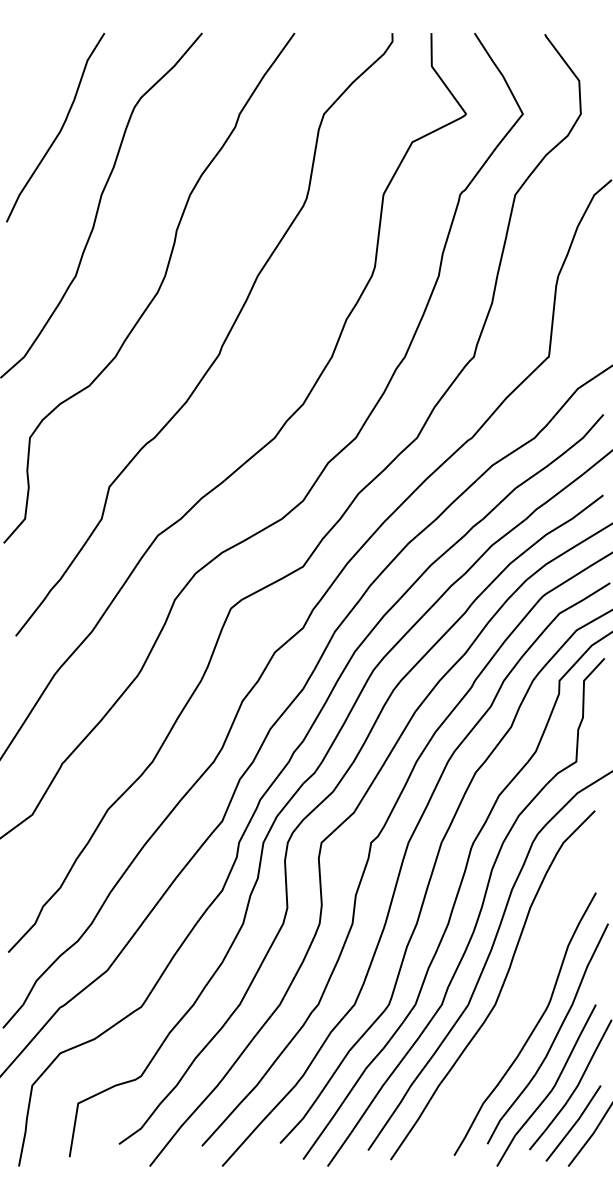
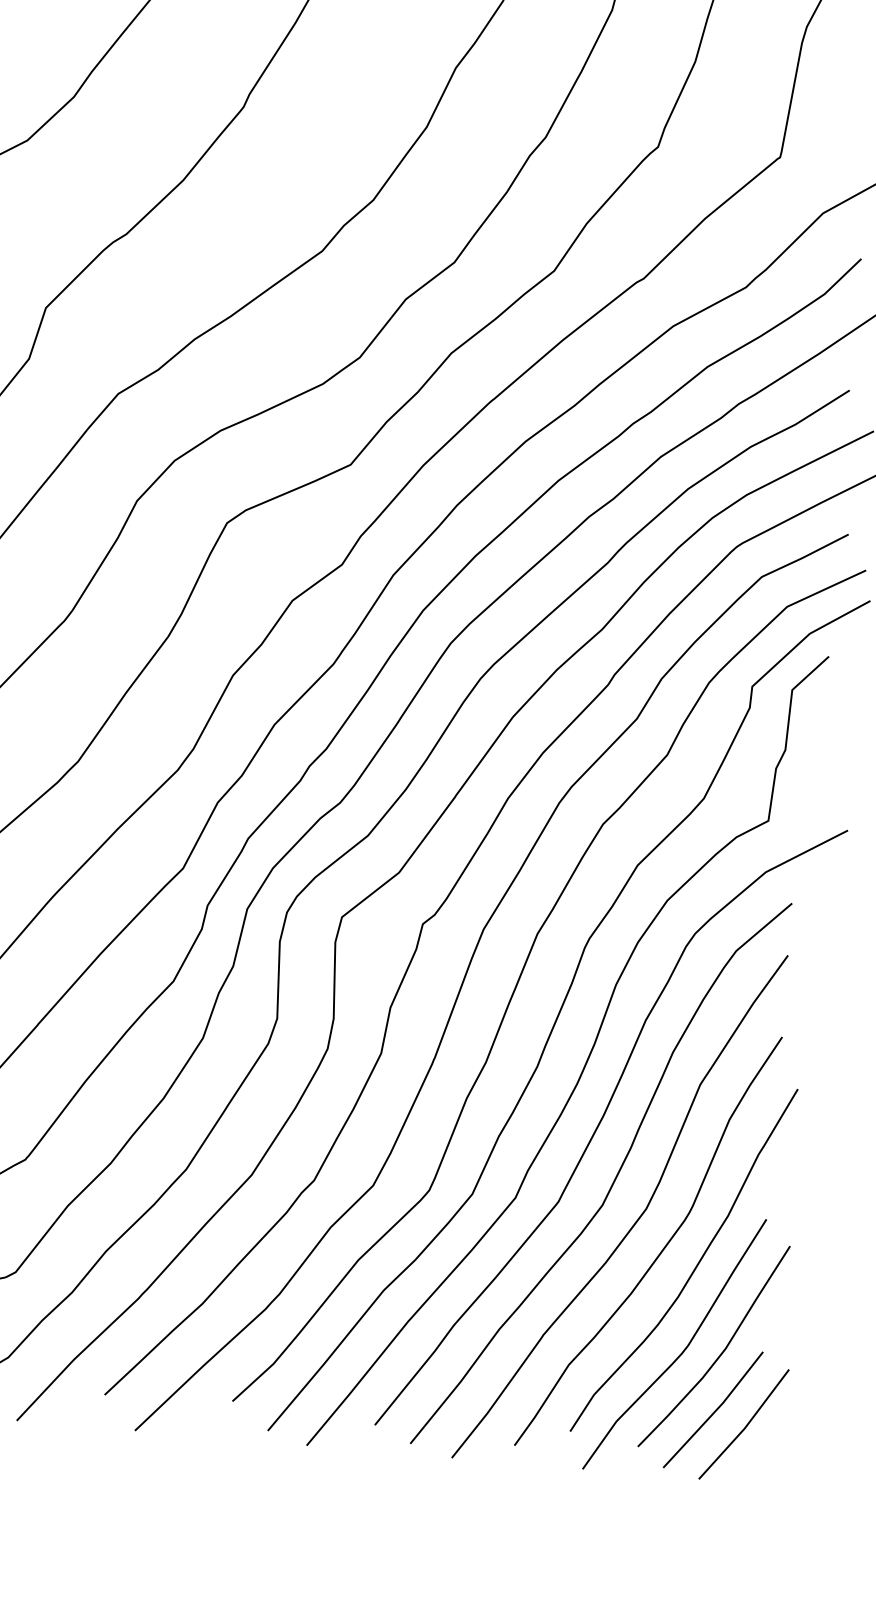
curve: (516, 1011) -> (636, 1219), added

